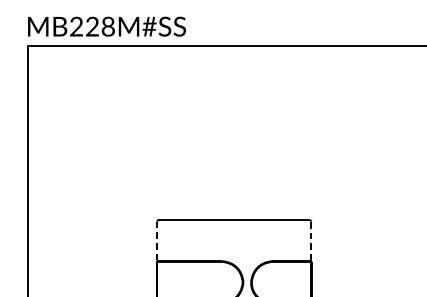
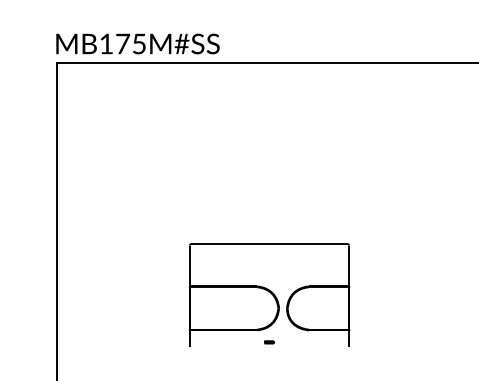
text: (92, 26) -> (122, 43), MB228M#SS -> MB175M#SS
line: (311, 240) -> (349, 265), dashed -> solid
line: (156, 241) -> (189, 266), dashed -> solid

